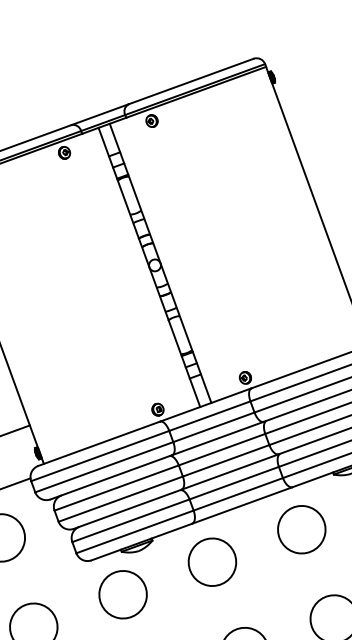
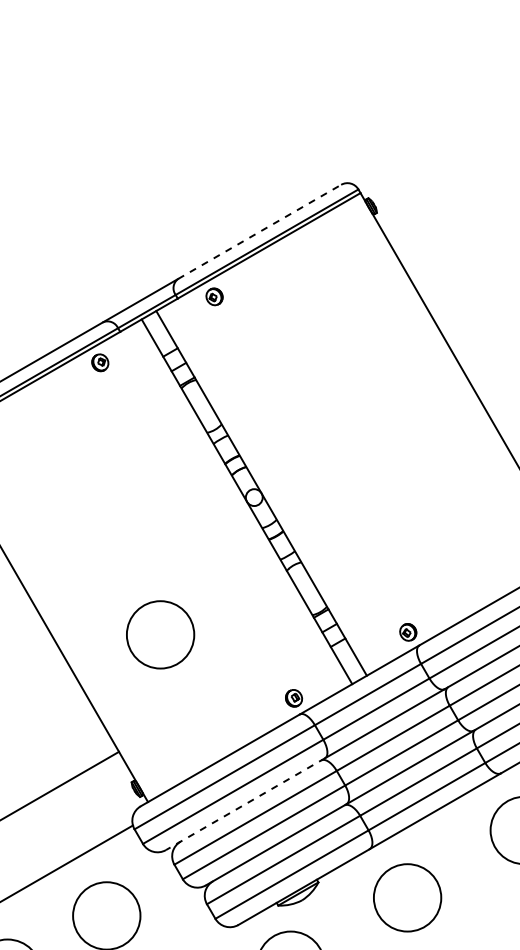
line: (191, 81) -> (260, 231), solid -> dashed
circle: (73, 349) -> (160, 634), added
line: (111, 477) -> (245, 804), solid -> dashed

